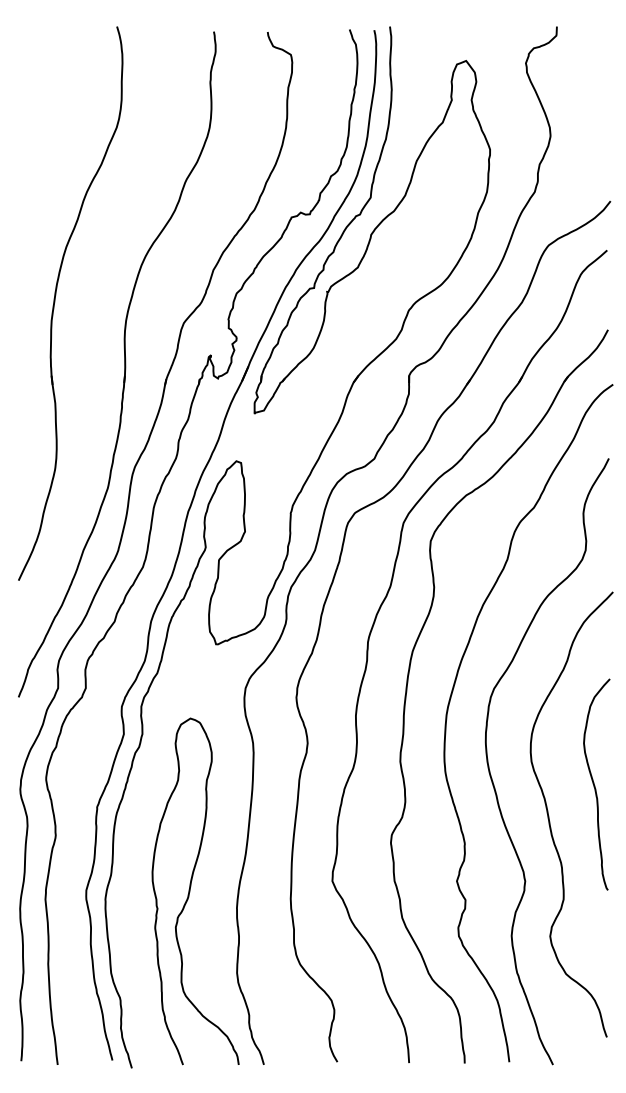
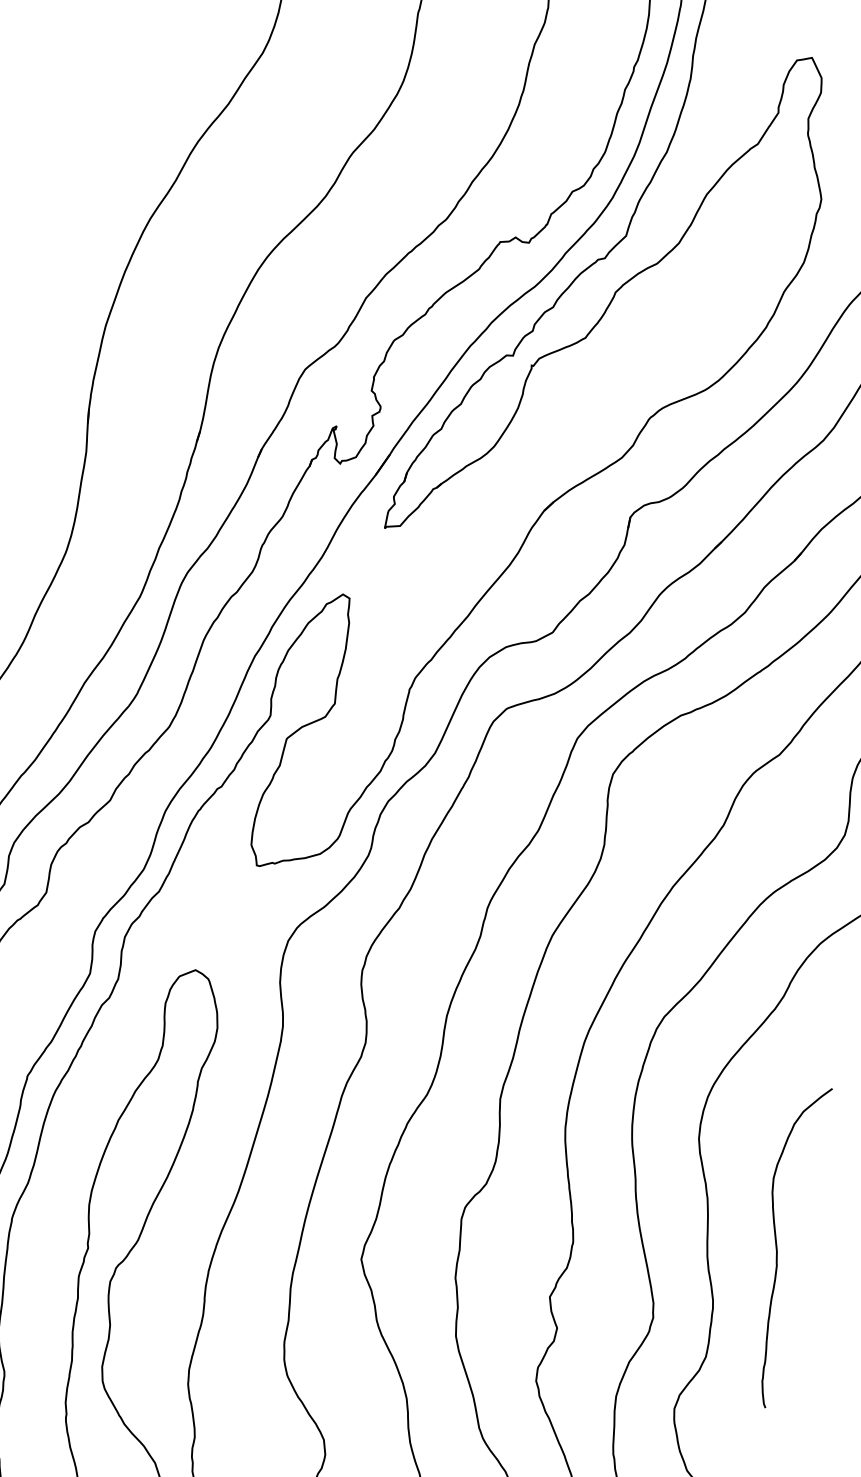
curve: (595, 785) -> (778, 1245), moved

